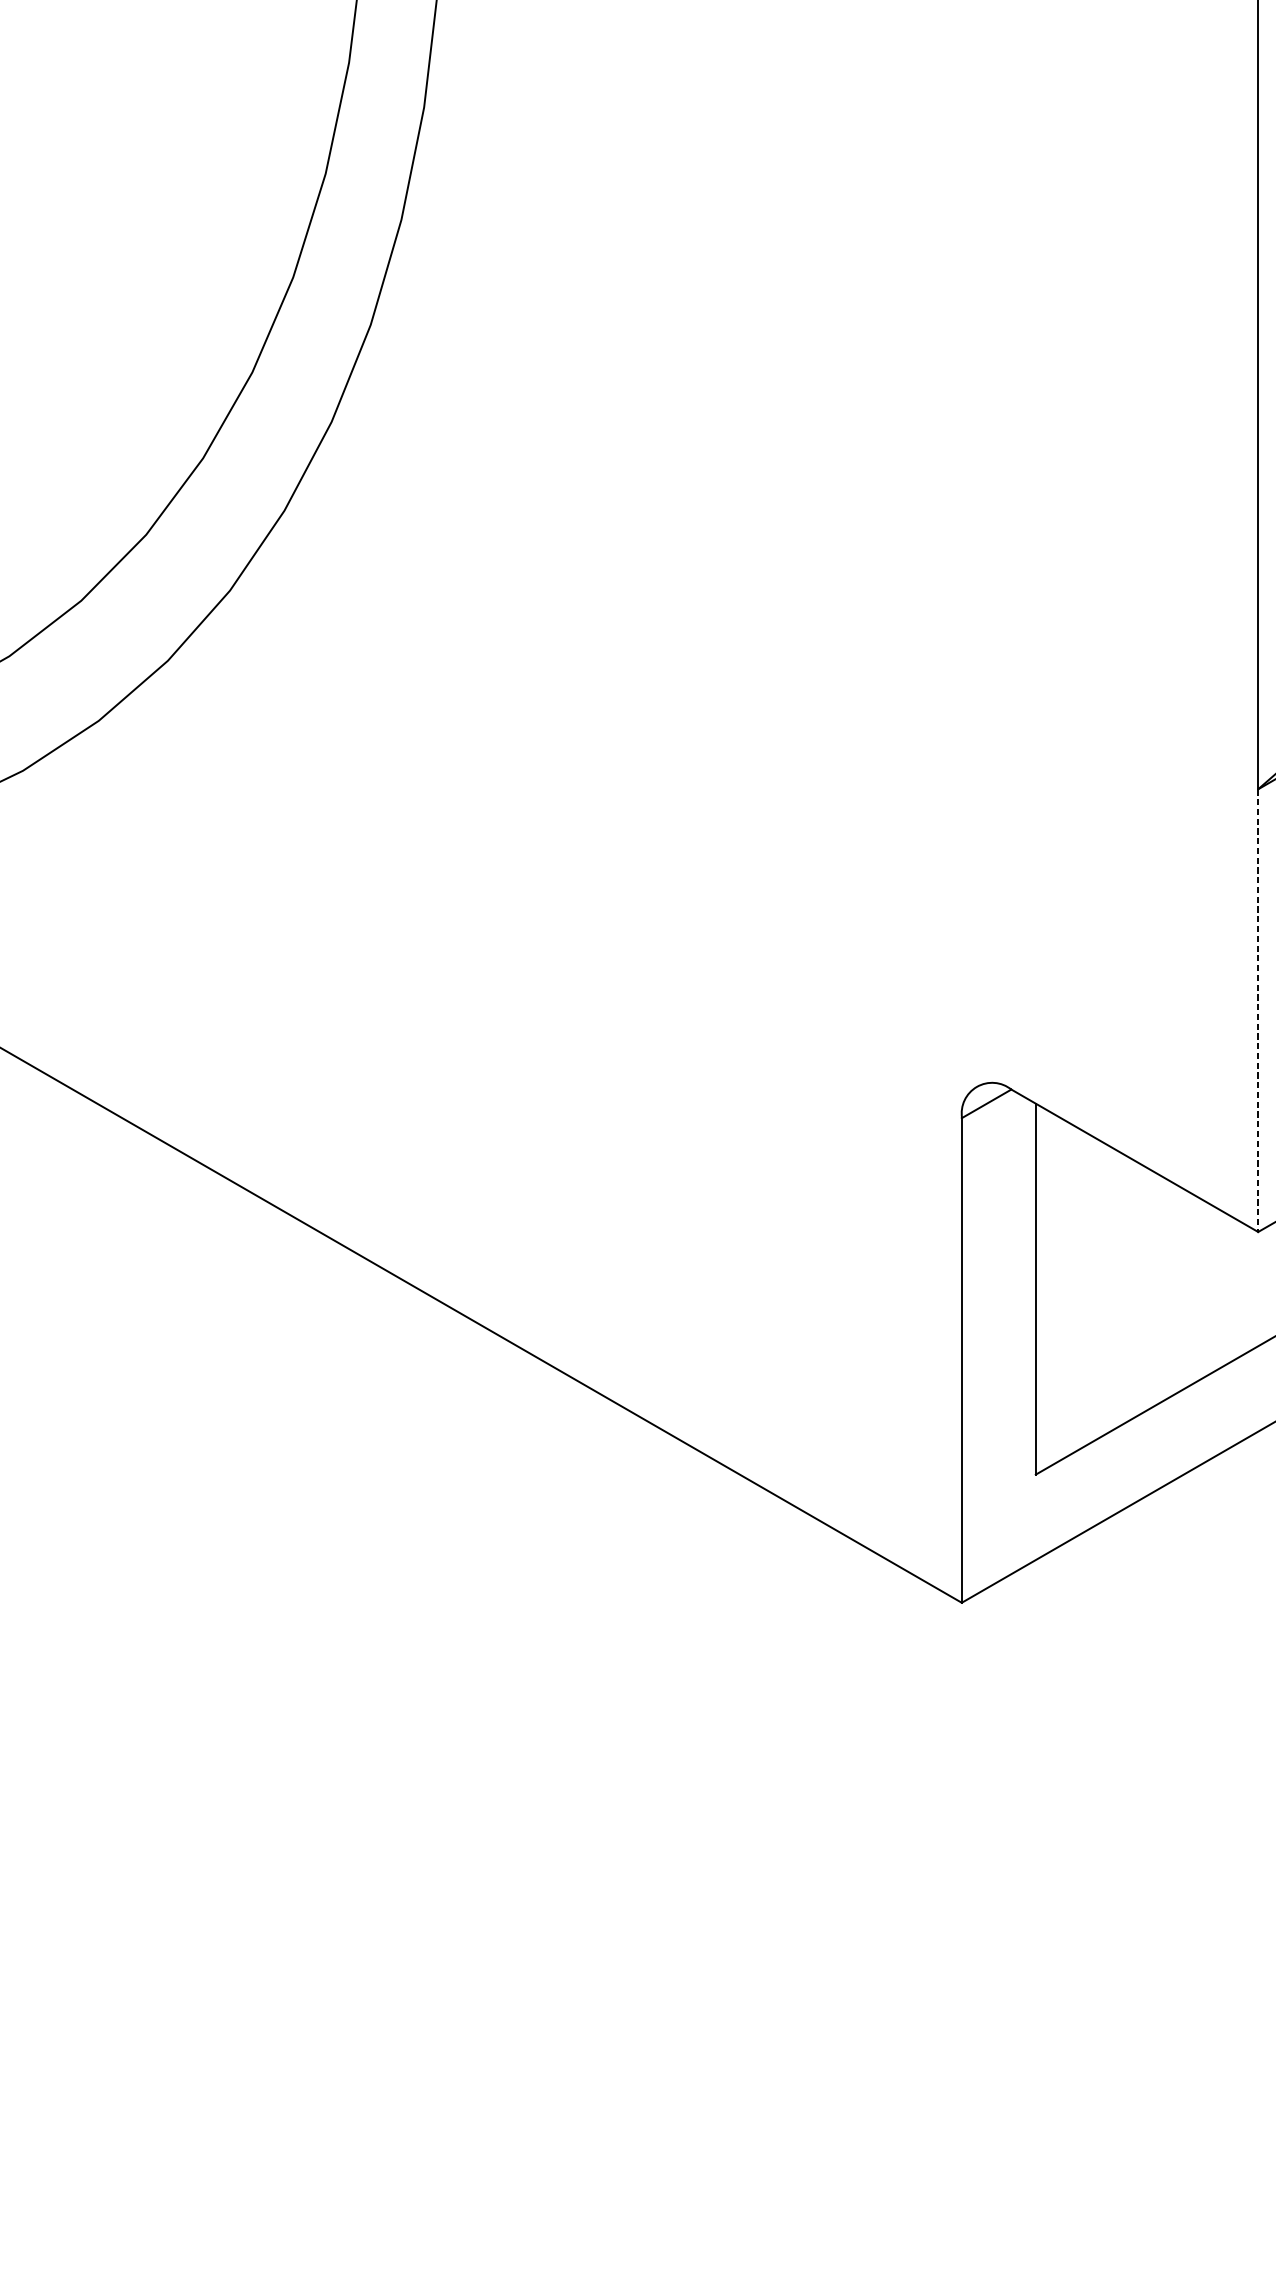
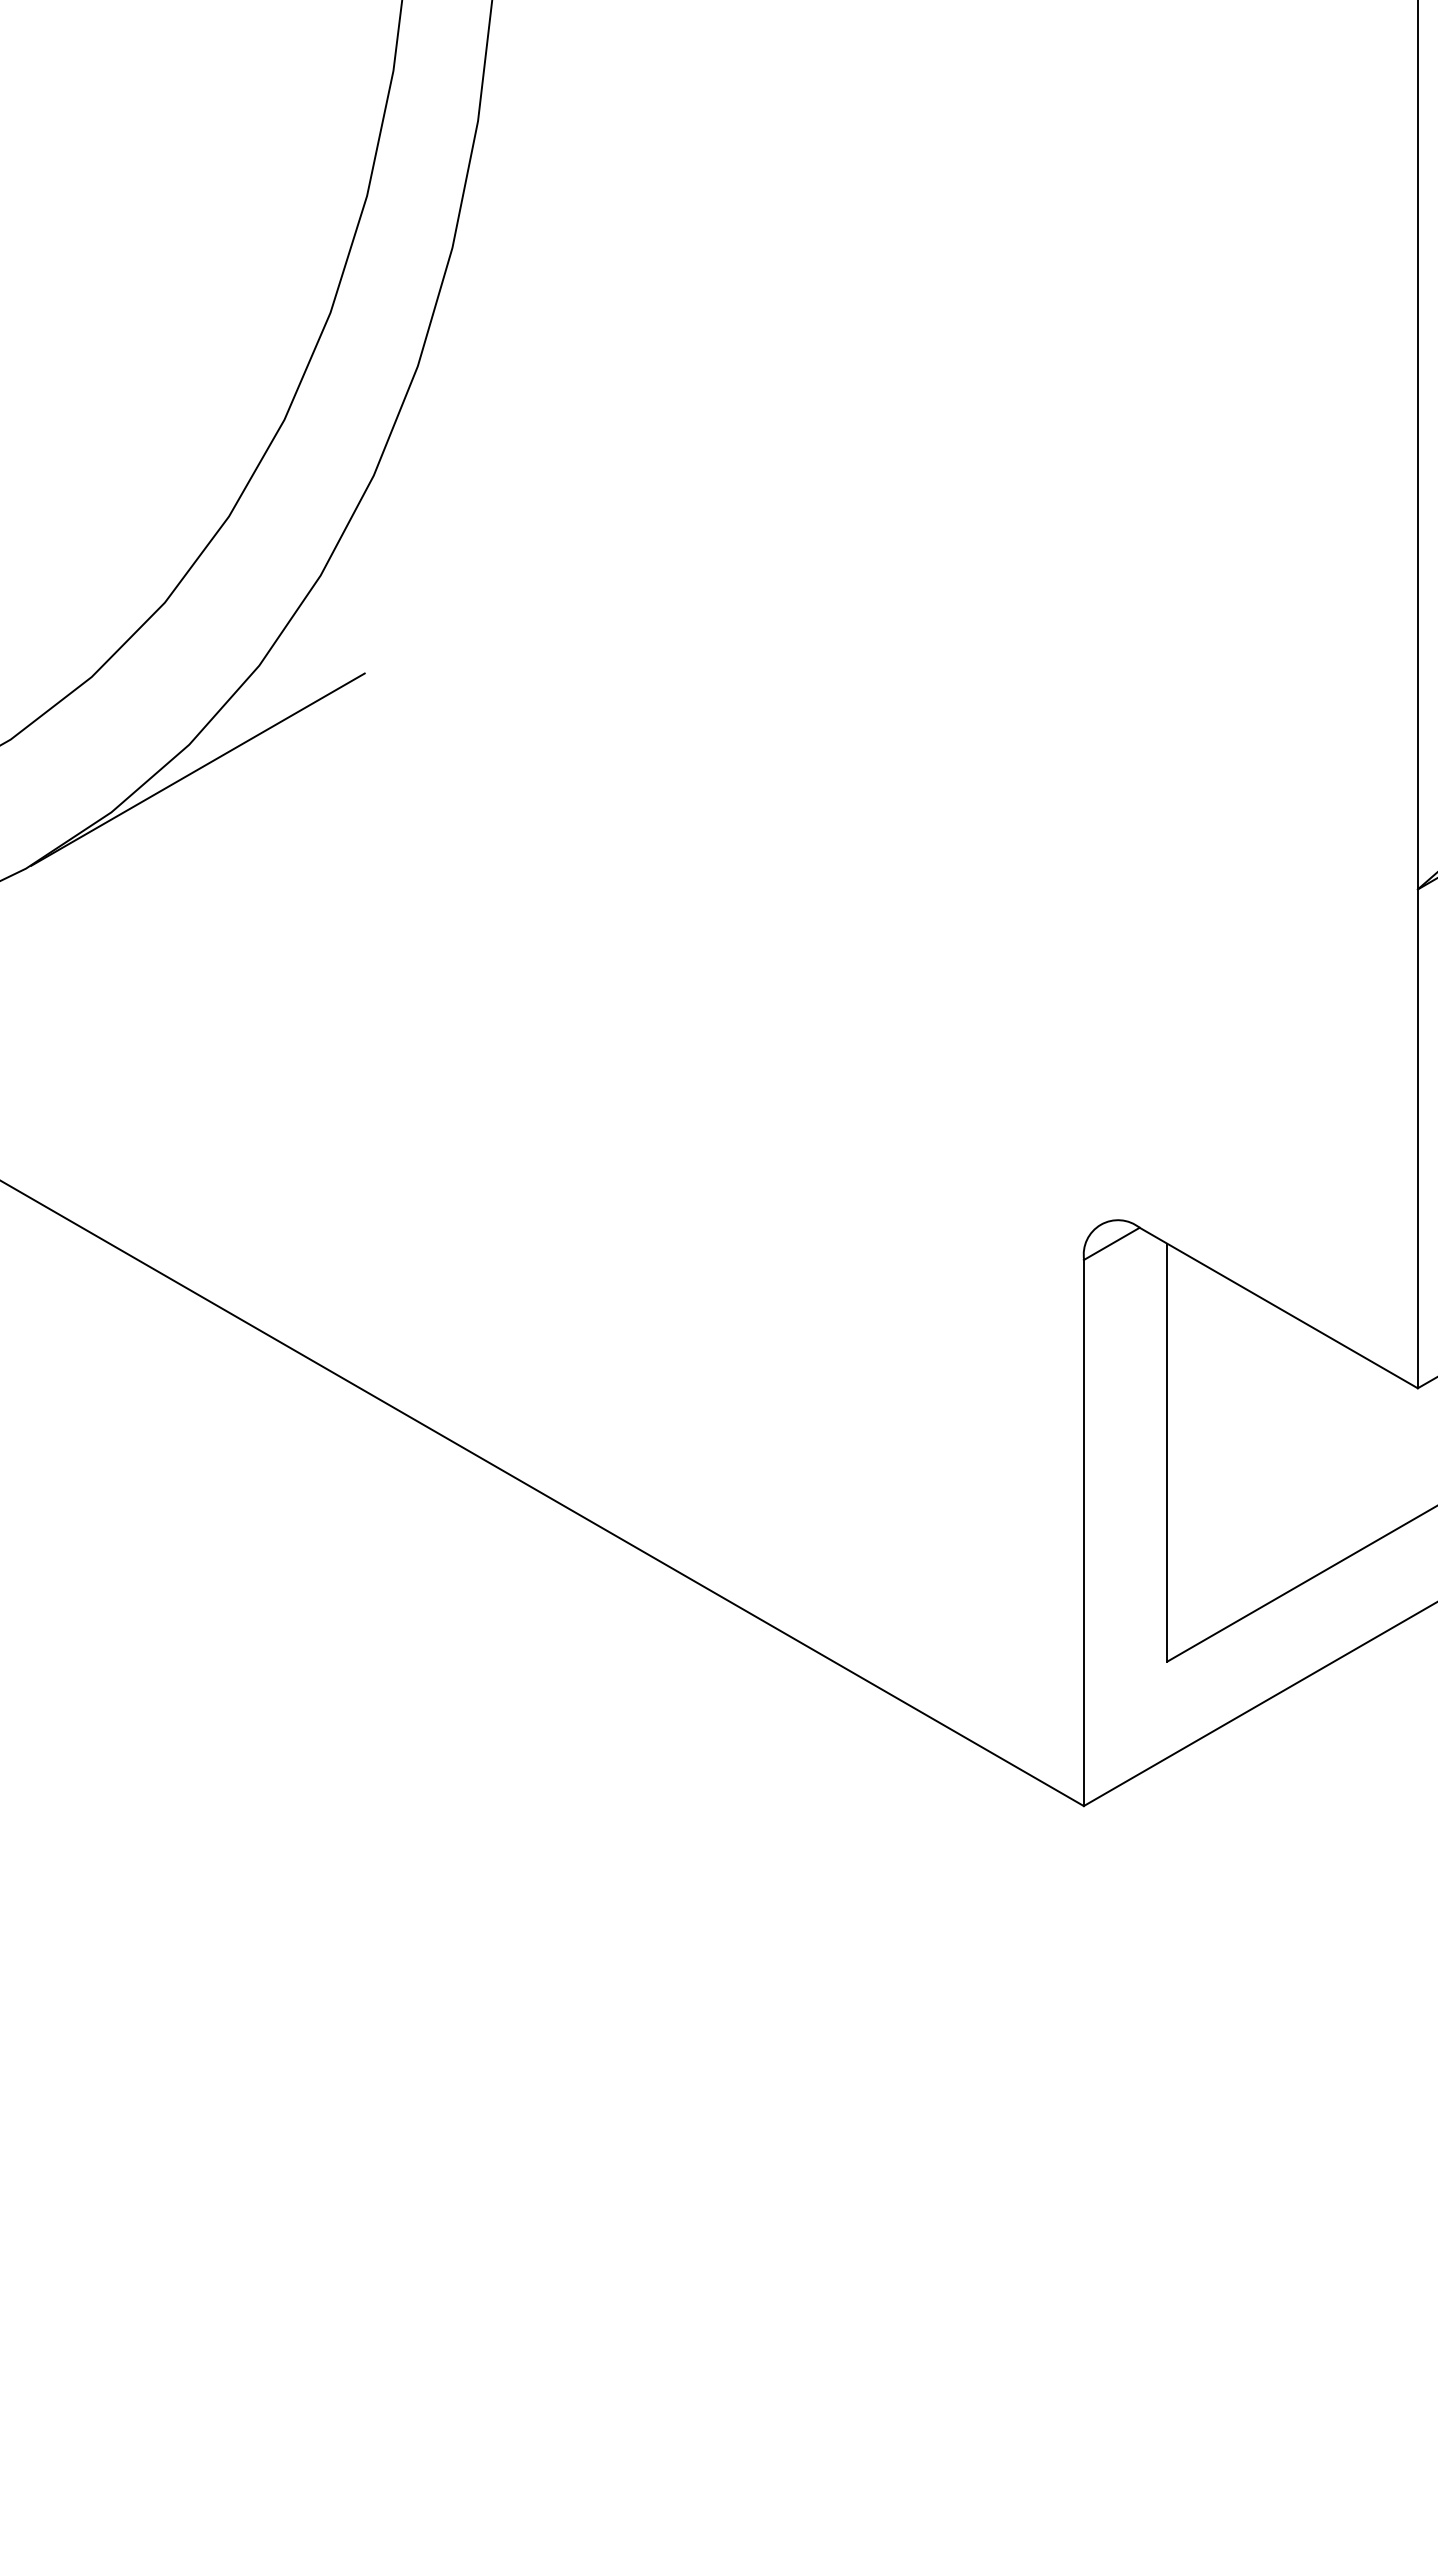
line: (175, 682) -> (197, 769), added
line: (1257, 1011) -> (1417, 1139), dashed -> solid

